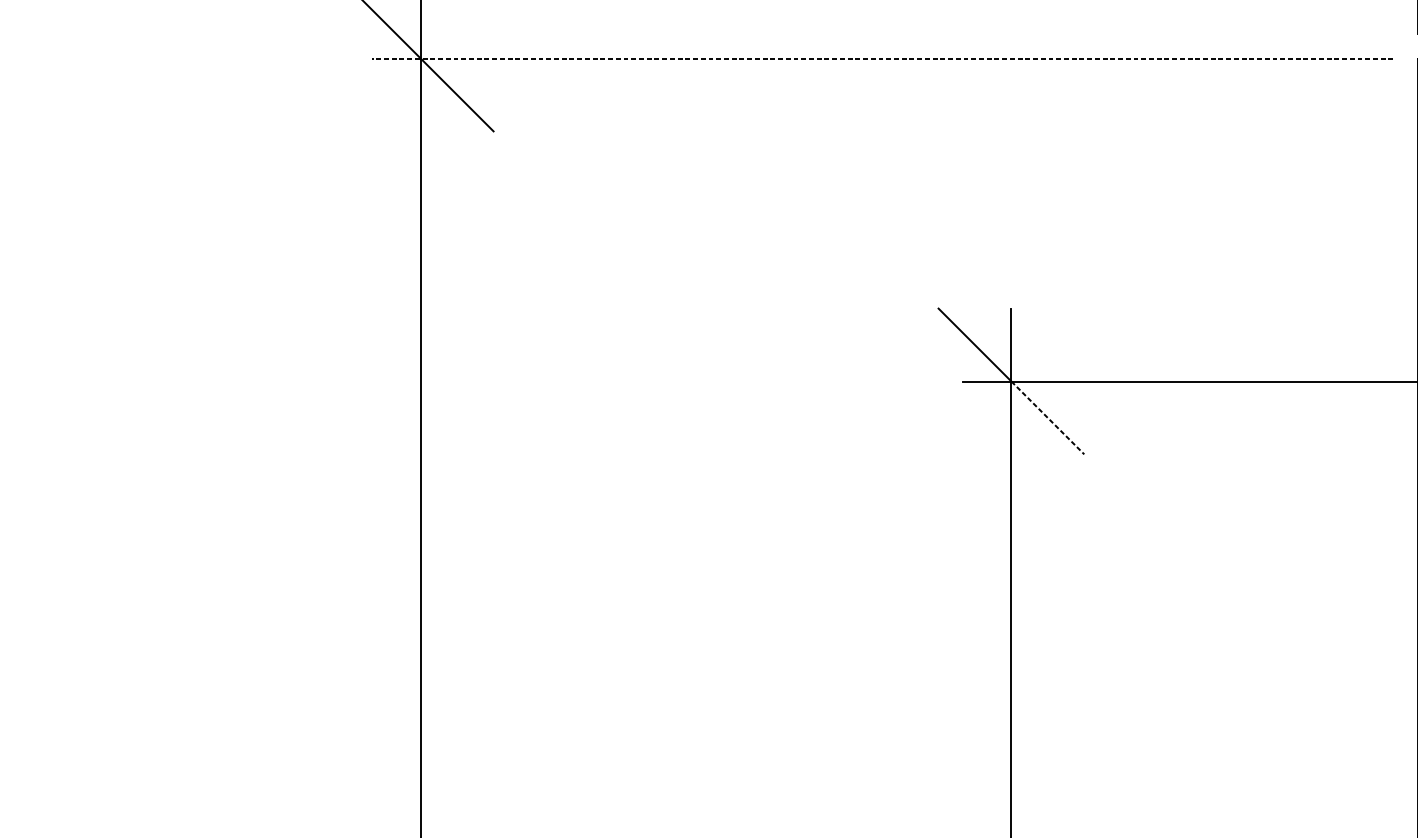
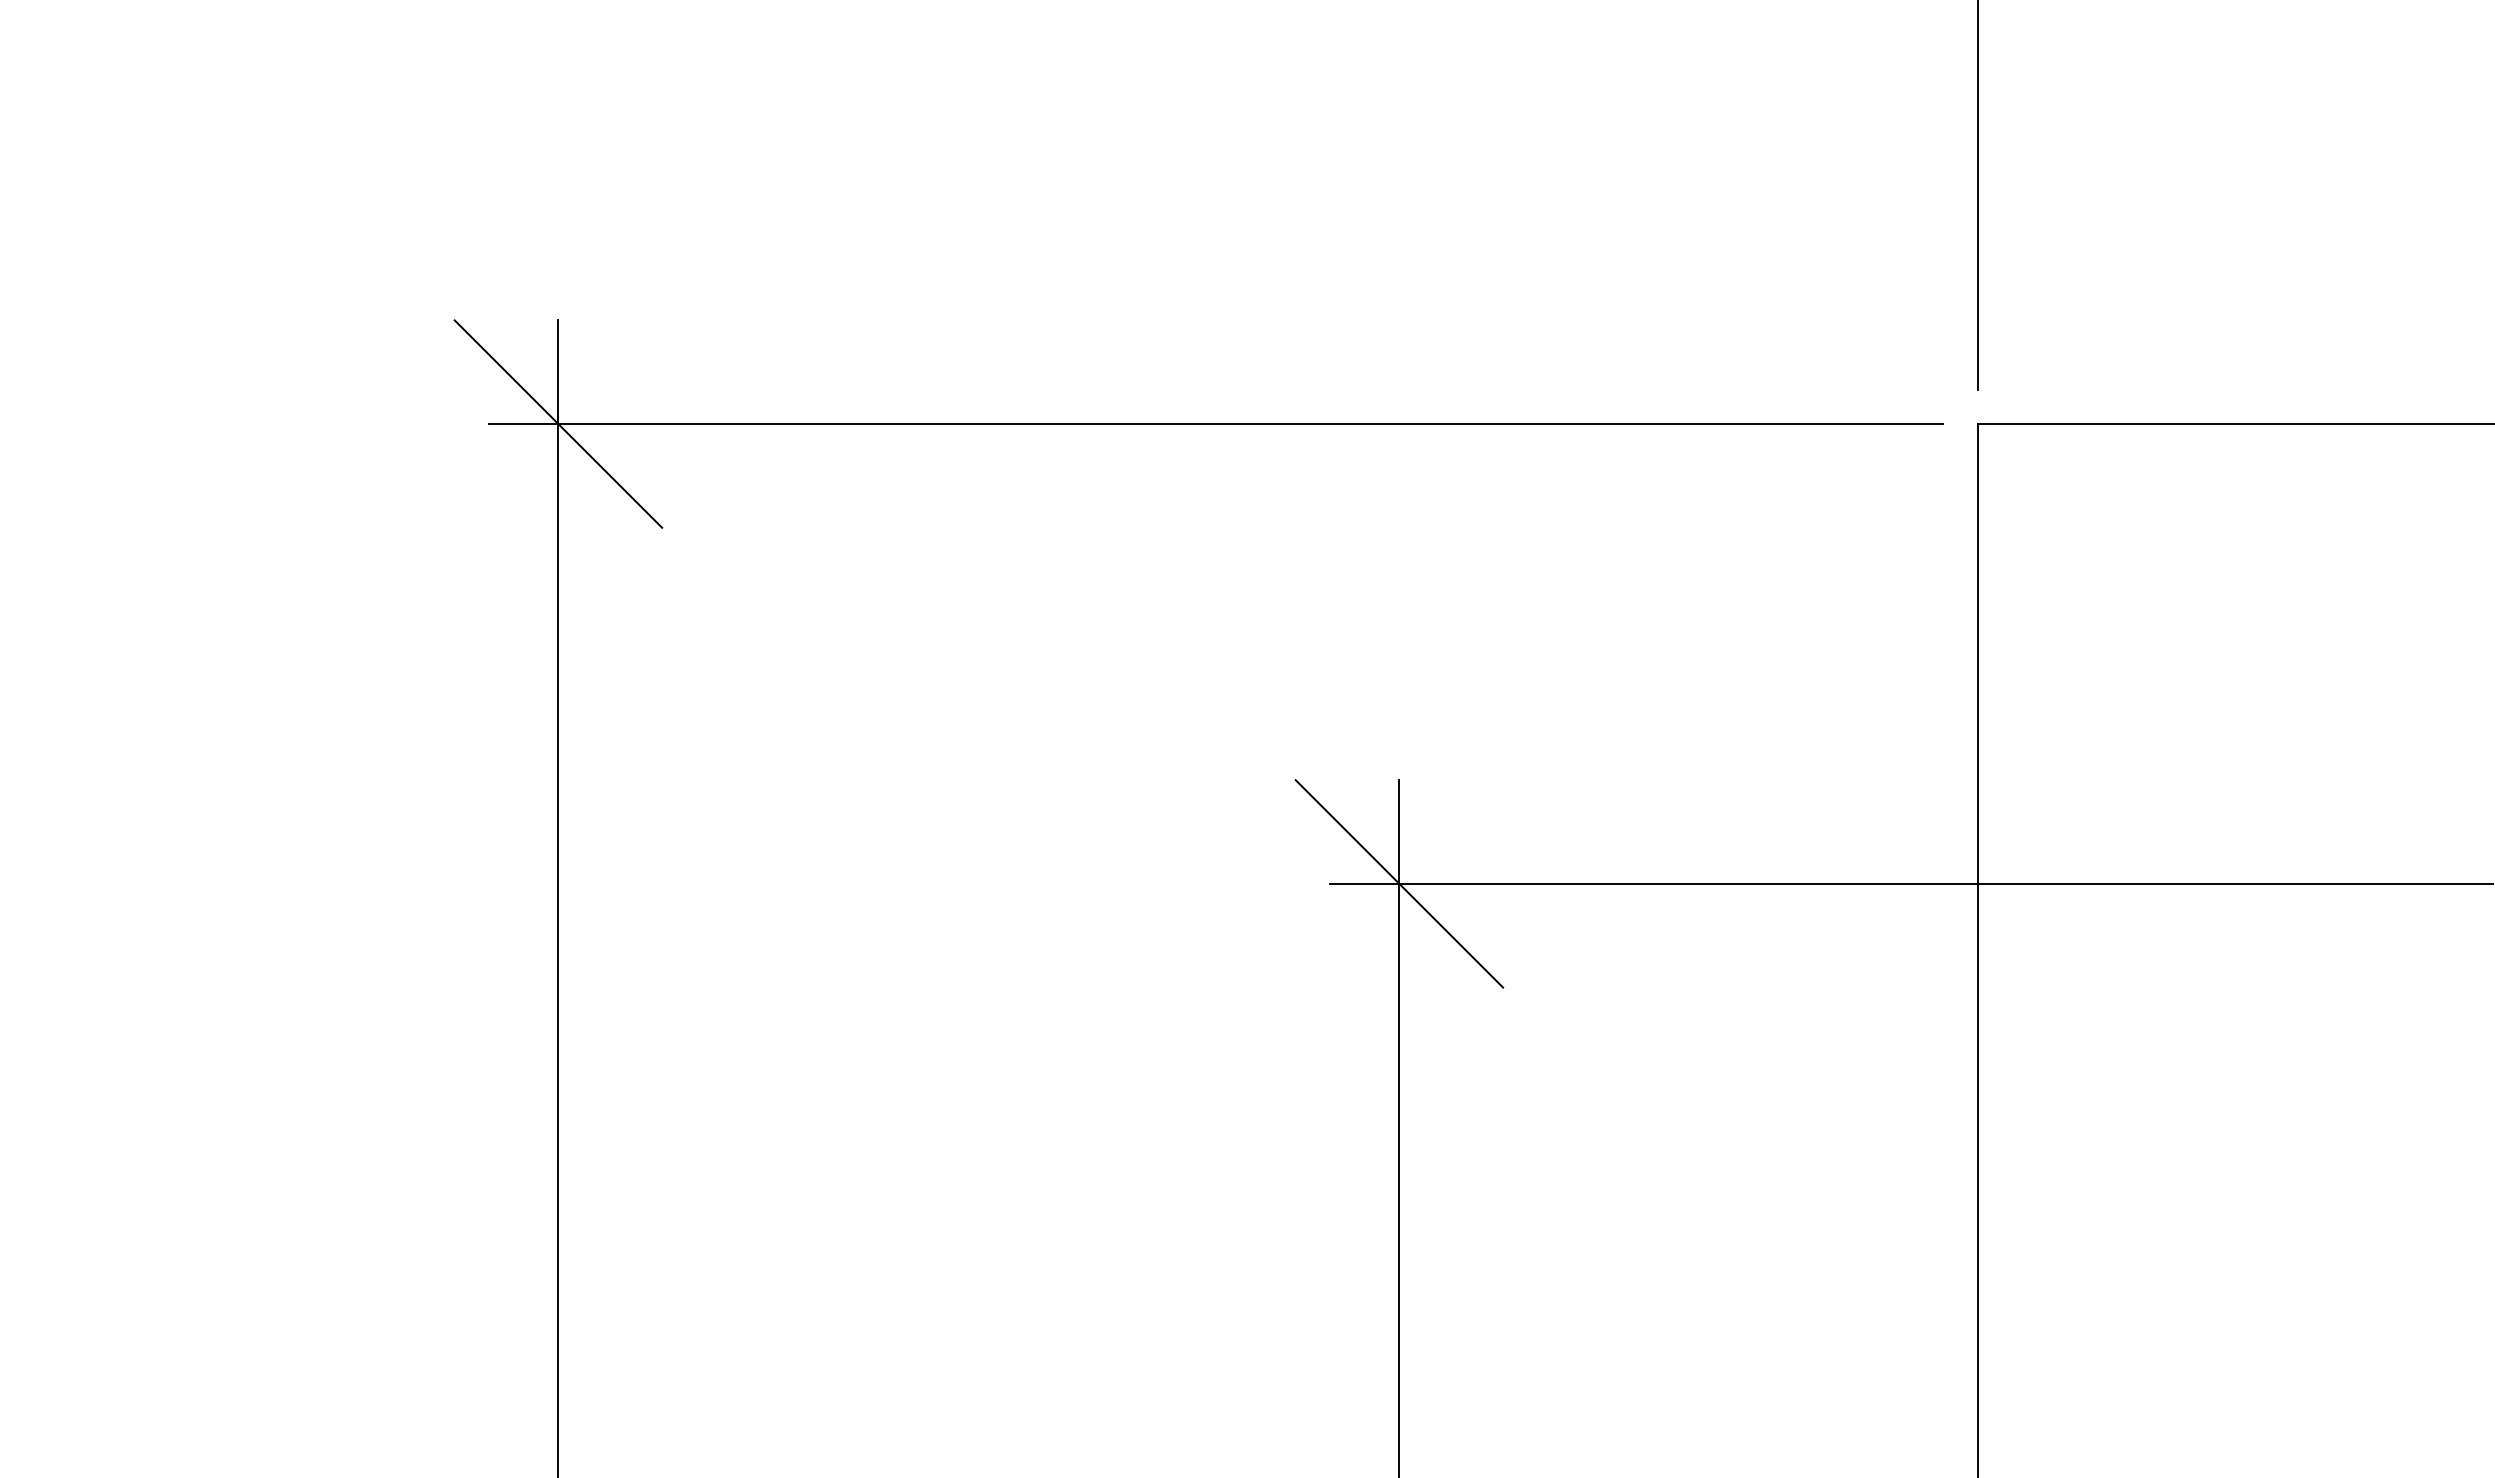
line: (882, 58) -> (1216, 424), dashed -> solid
line: (1048, 418) -> (1451, 936), dashed -> solid

